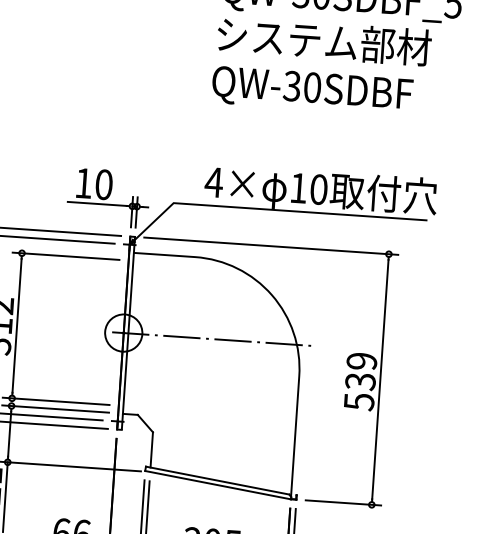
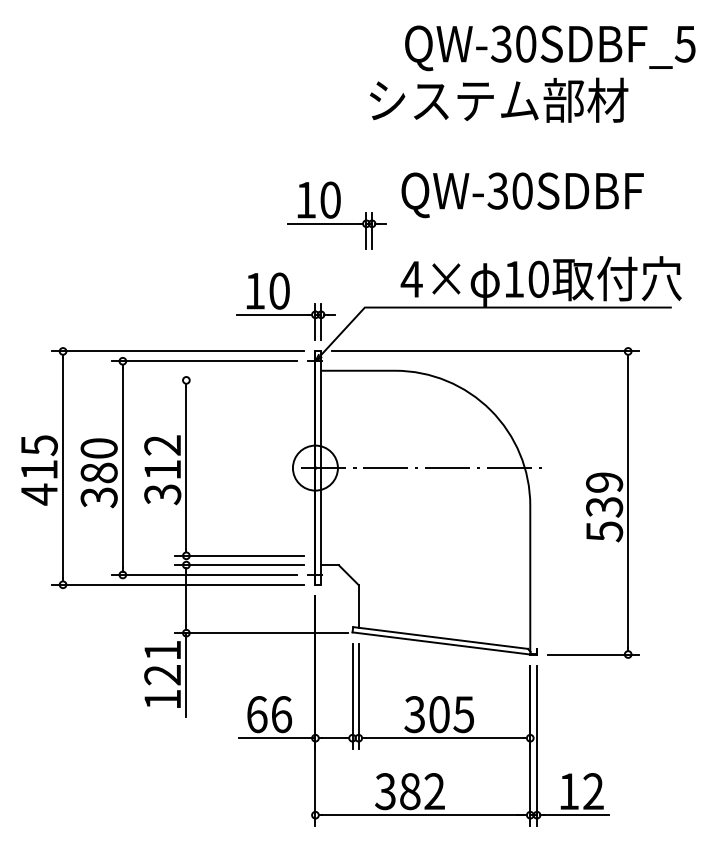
text: (324, 40) -> (499, 99), moved
text: (312, 91) -> (522, 195), moved
part: (155, 125) -> (336, 215), added
line: (65, 256) -> (239, 380), removed

